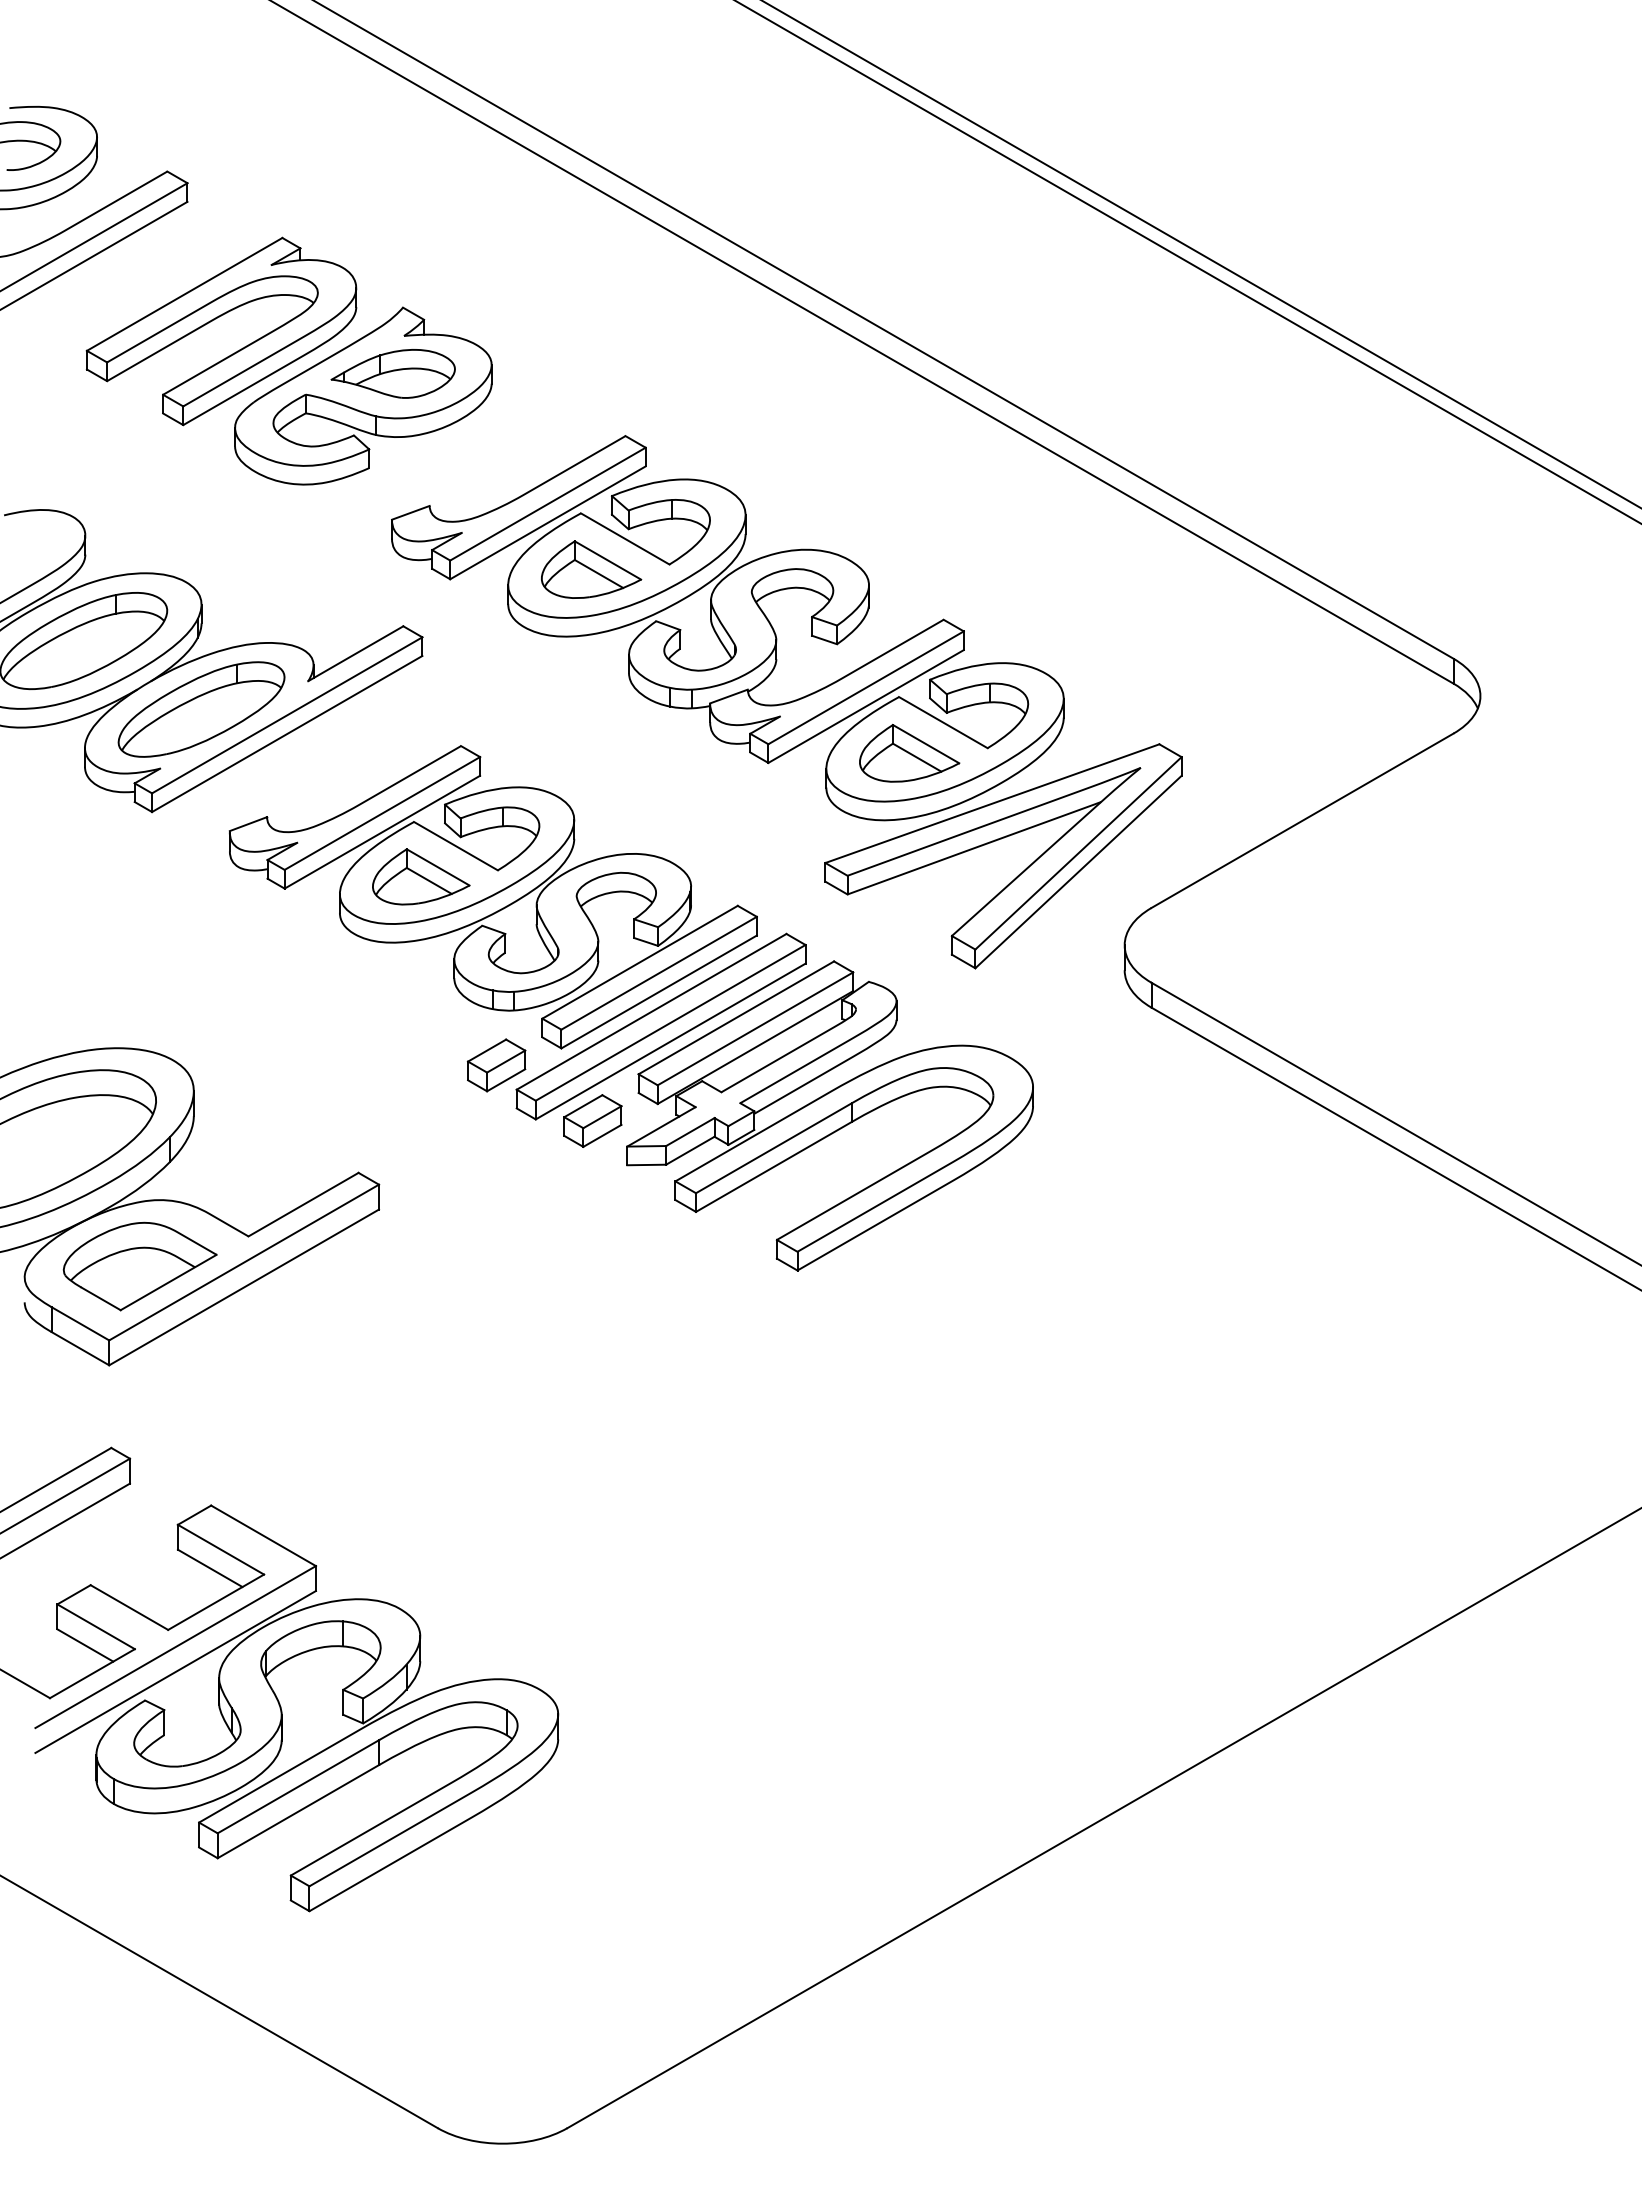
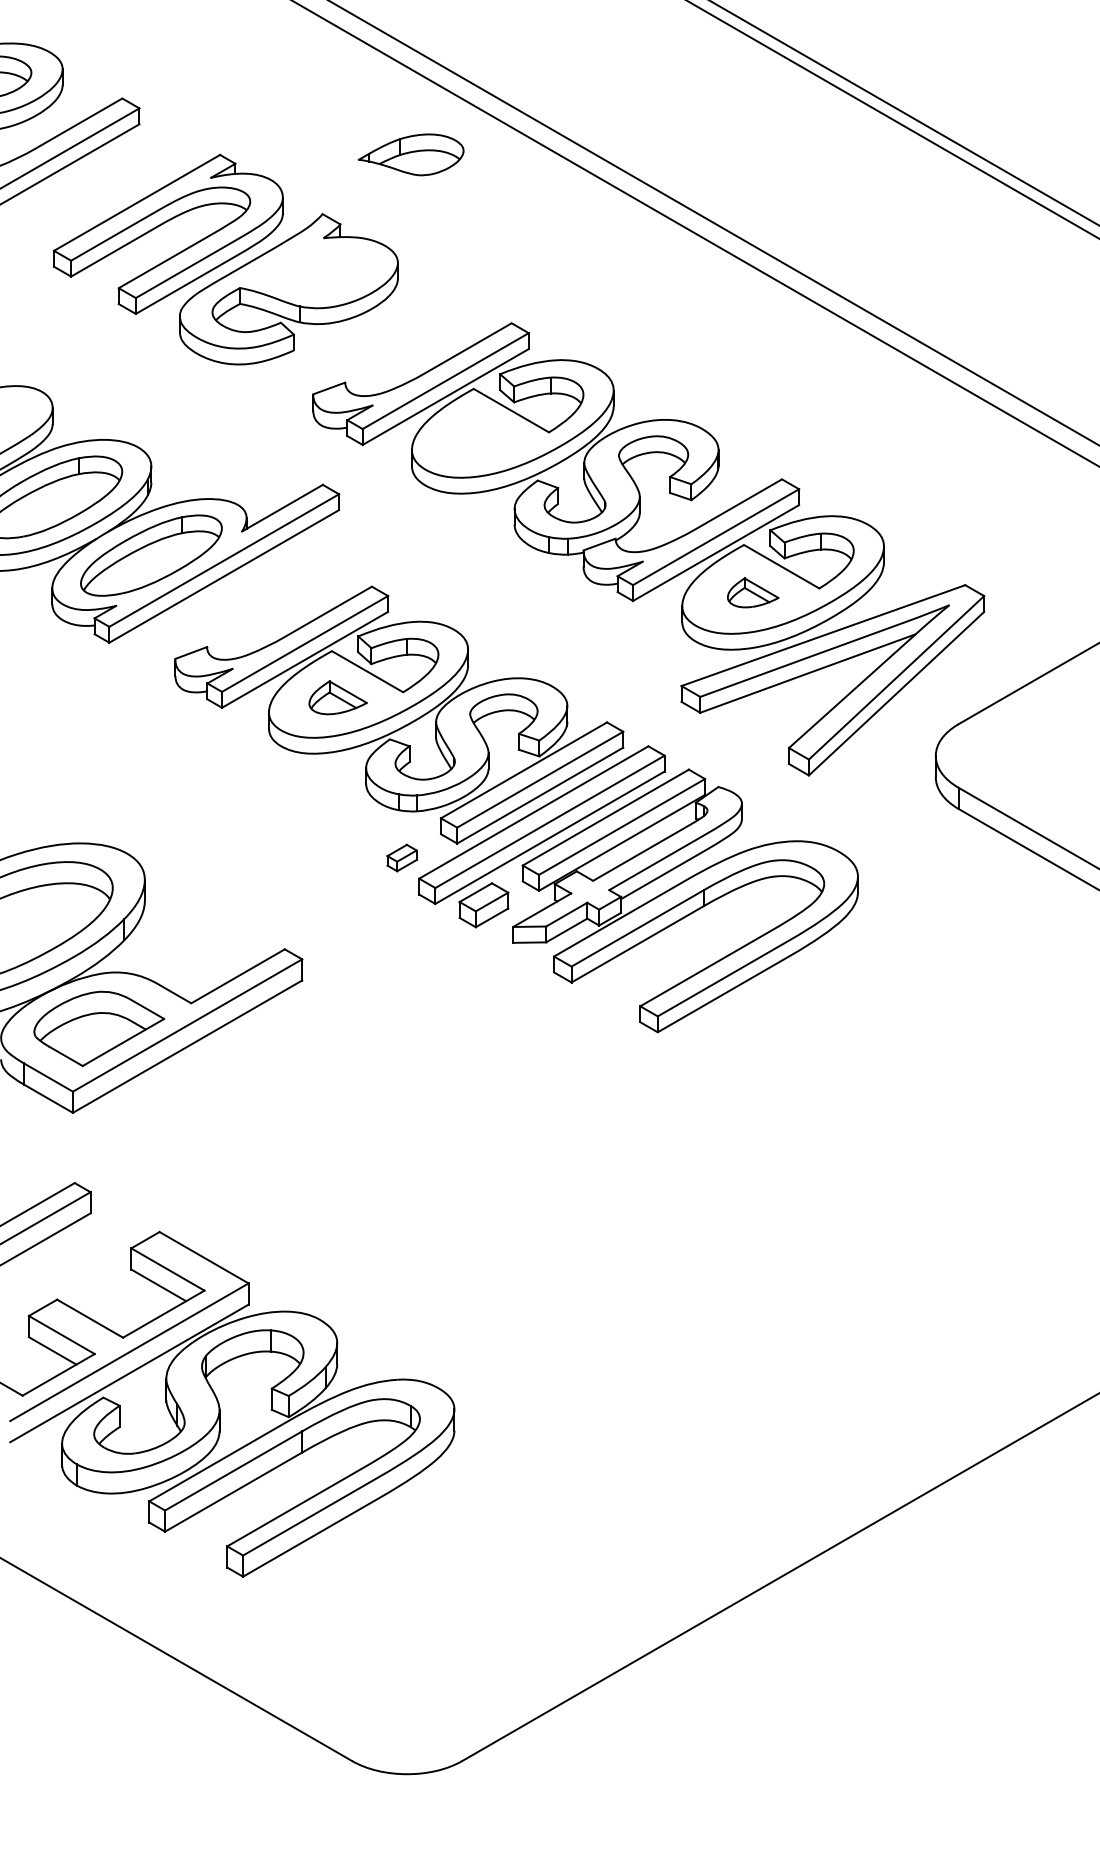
part: (392, 373) -> (410, 154), moved
part: (591, 569) -> (482, 436), removed
part: (909, 753) -> (752, 592), size x0.6
part: (421, 876) -> (338, 697), size x0.7
part: (496, 1065) -> (402, 858), size x0.6

